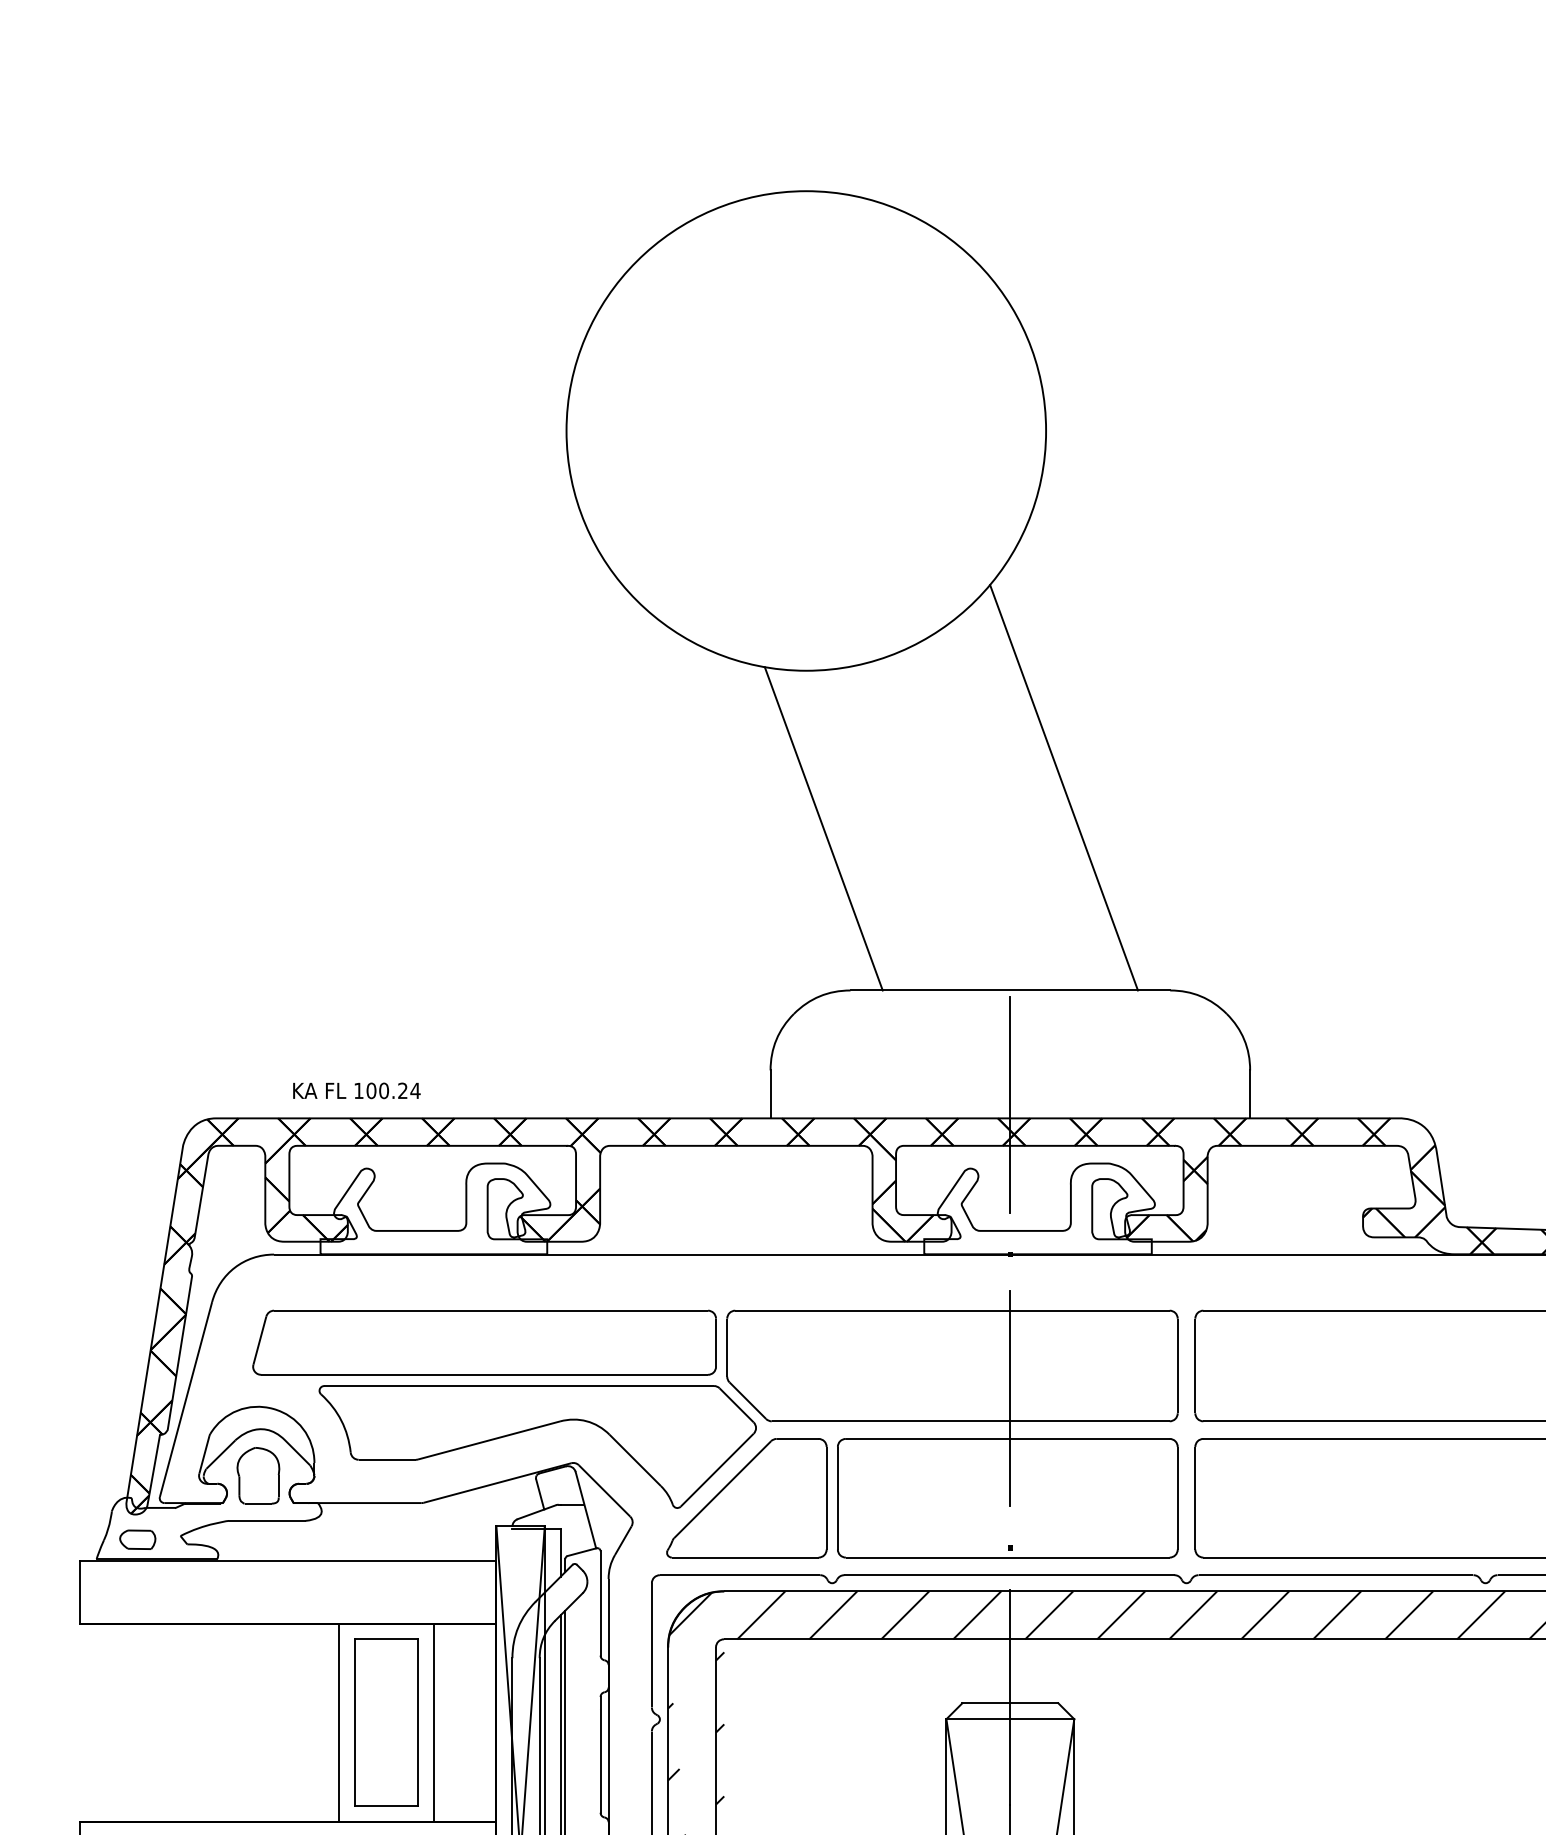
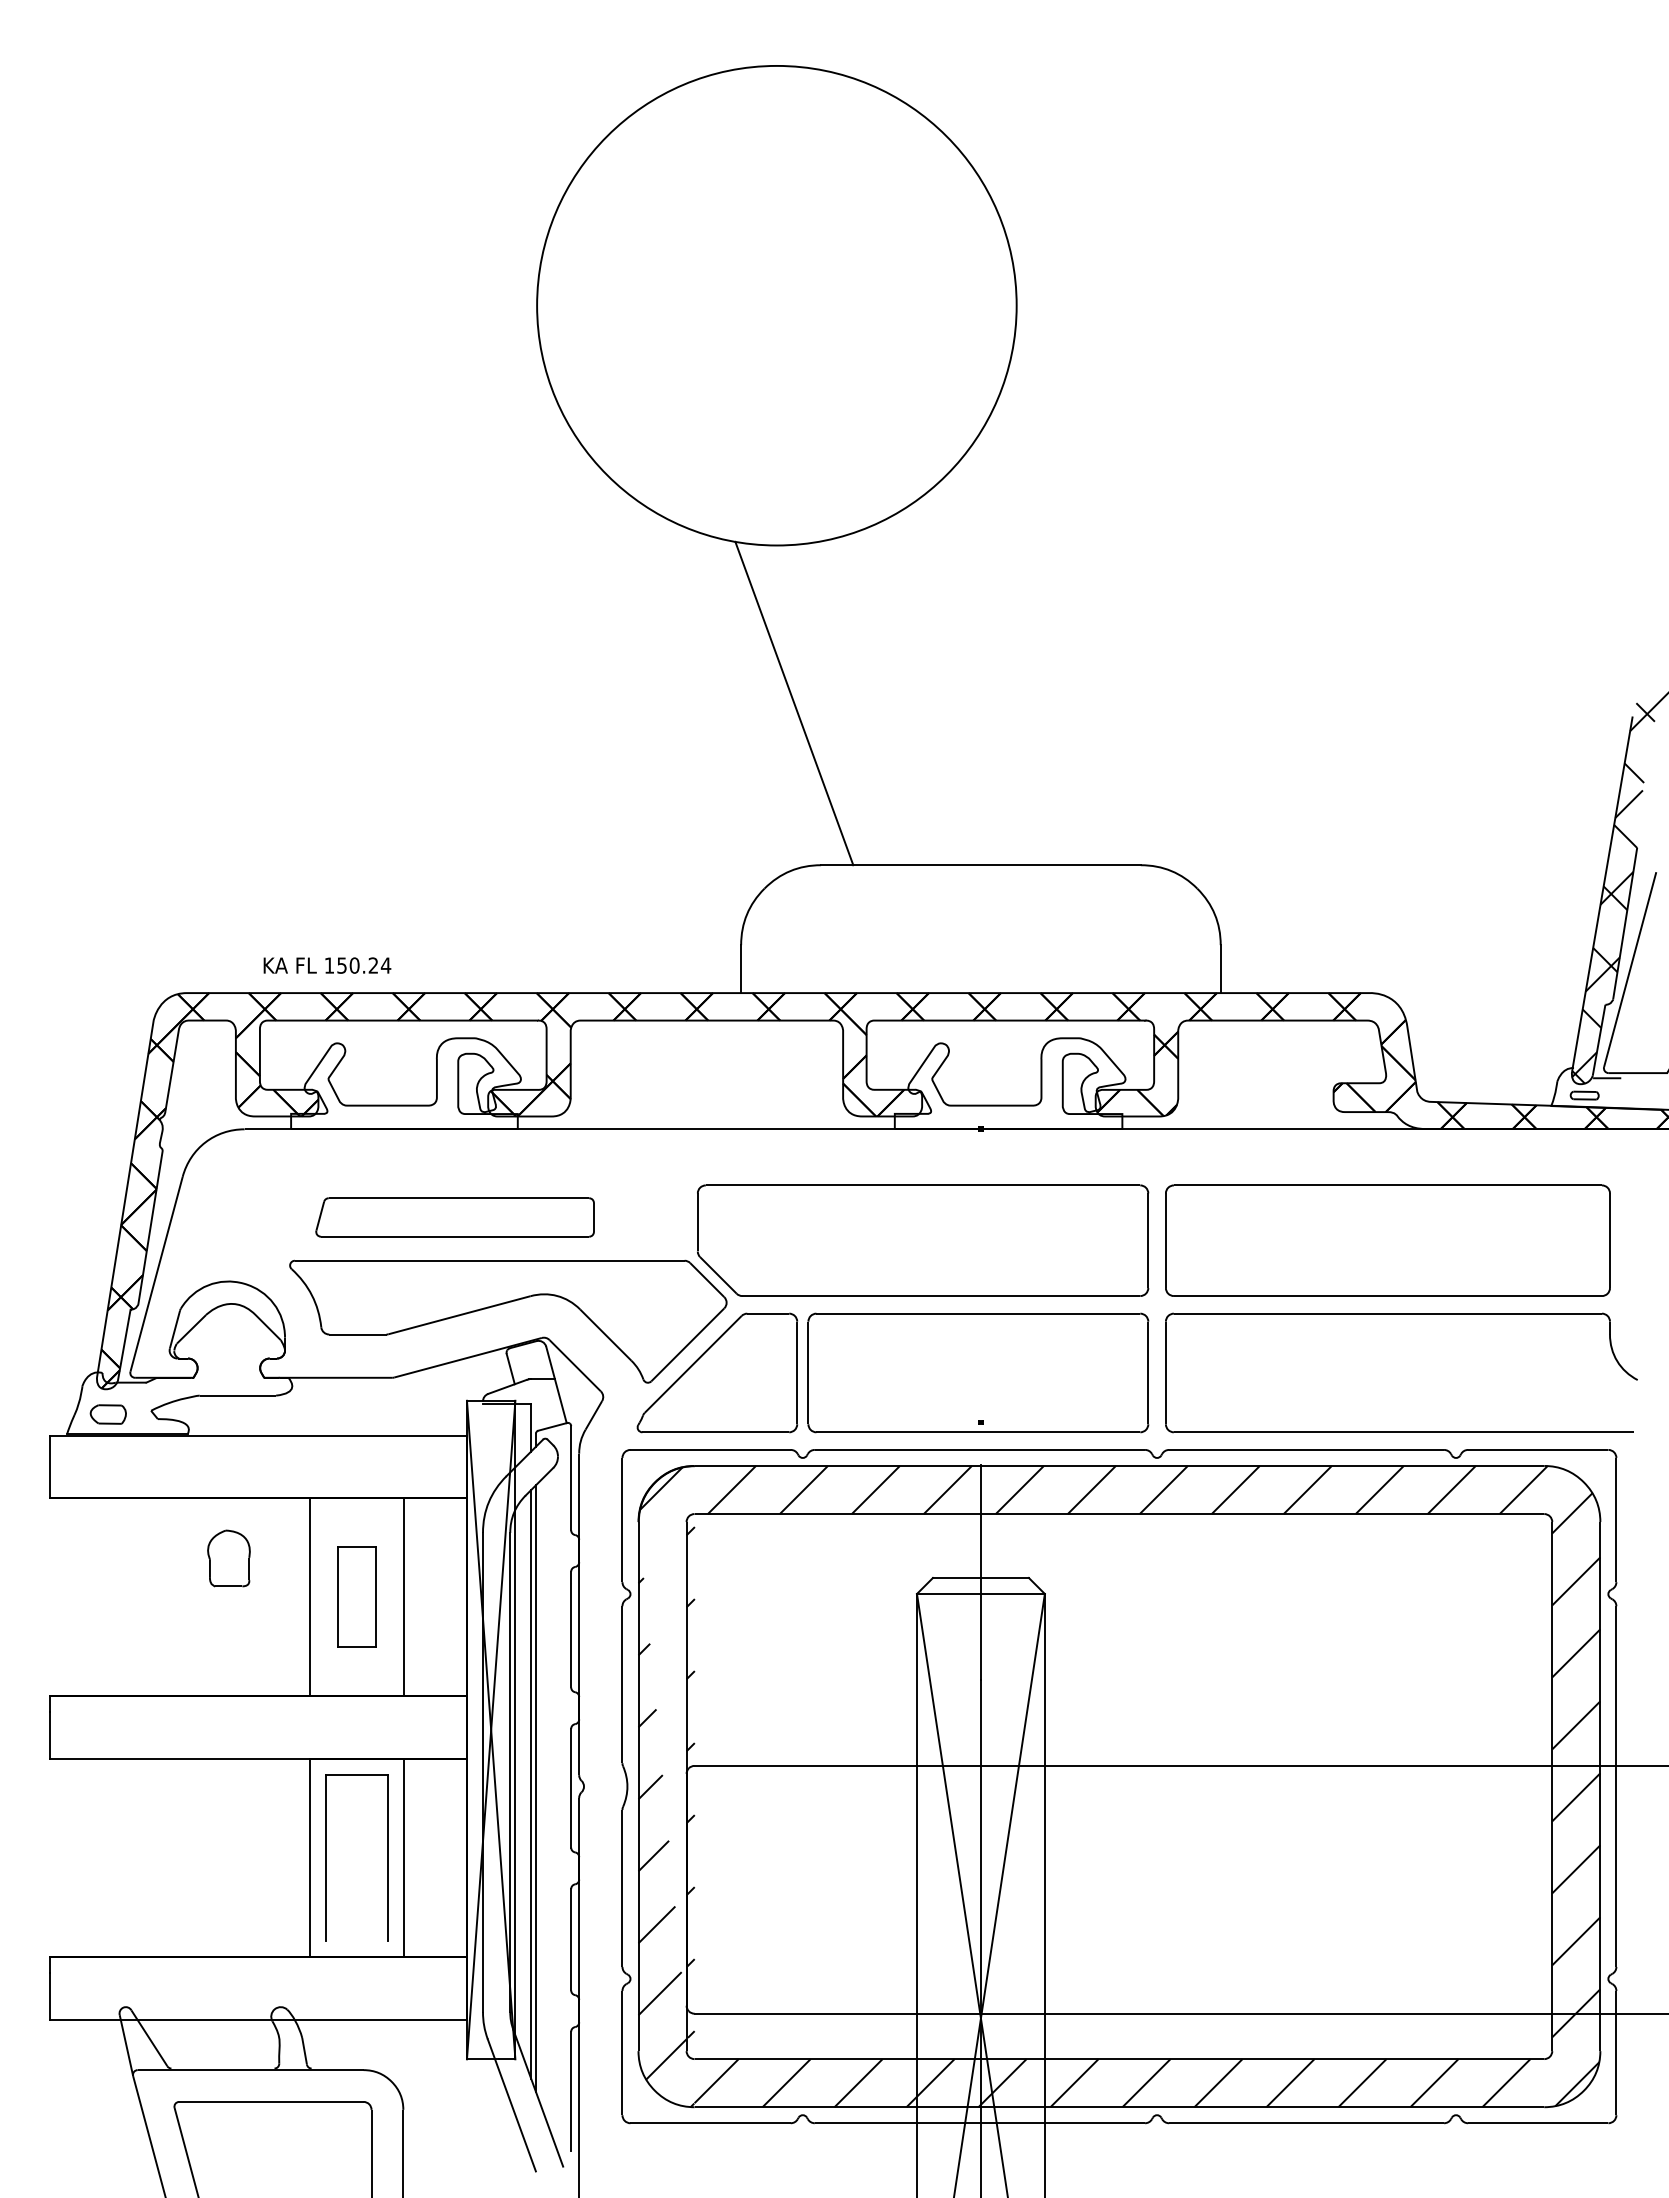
line: (1063, 787) -> (1034, 662), removed
text: (370, 1090) -> (341, 965), 100.24 -> 150.24
line: (1009, 1104) -> (980, 979), removed
part: (483, 1342) -> (454, 1217), size x0.6
line: (1009, 1397) -> (980, 1272), removed
part: (257, 1475) -> (228, 1558), moved
part: (385, 1722) -> (356, 1597), size x0.6

